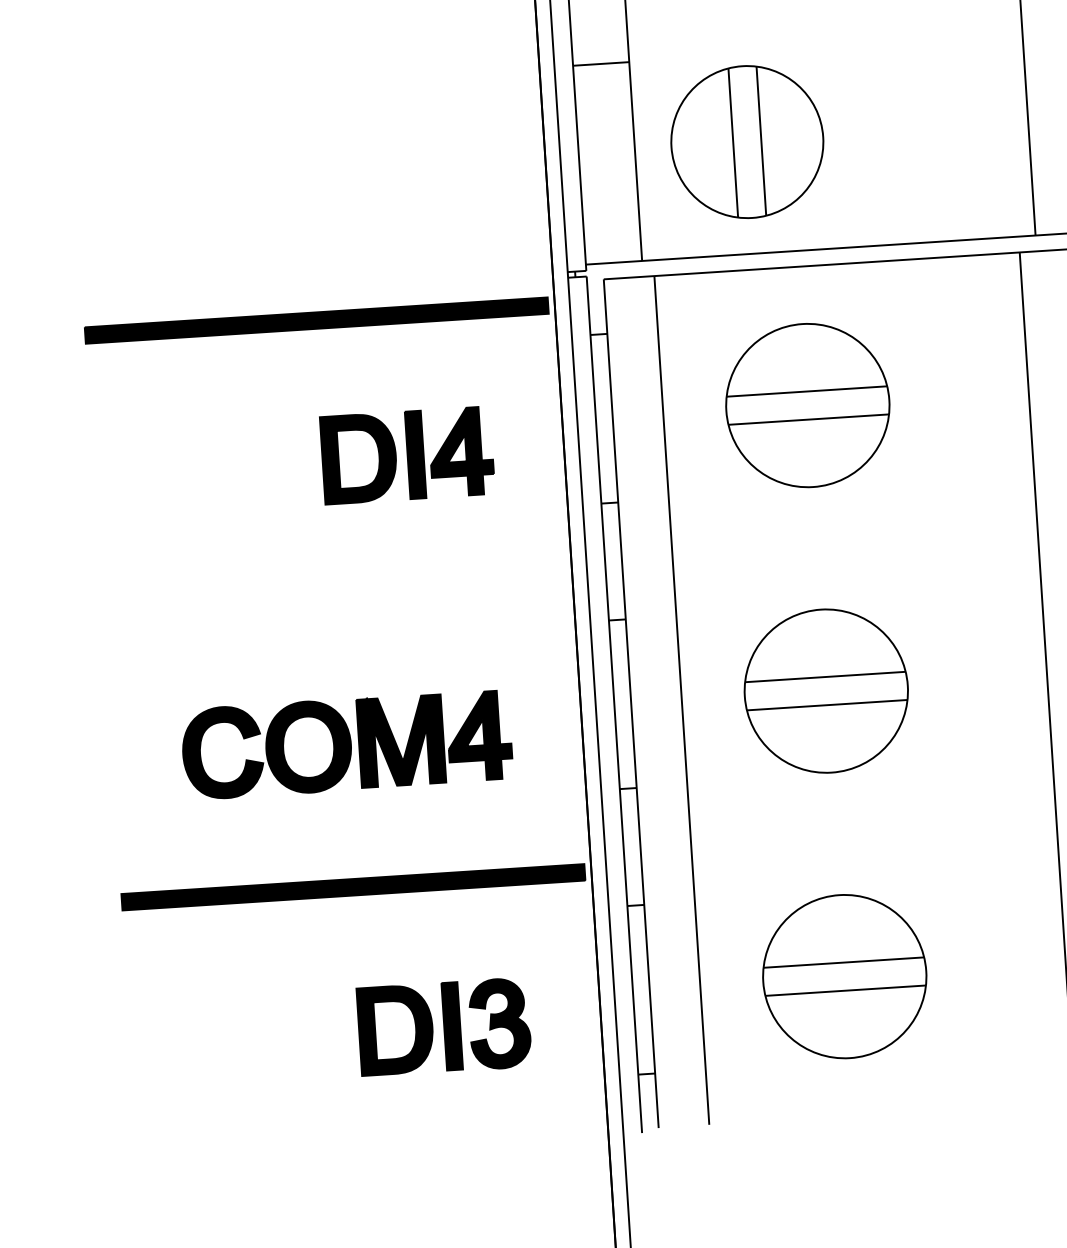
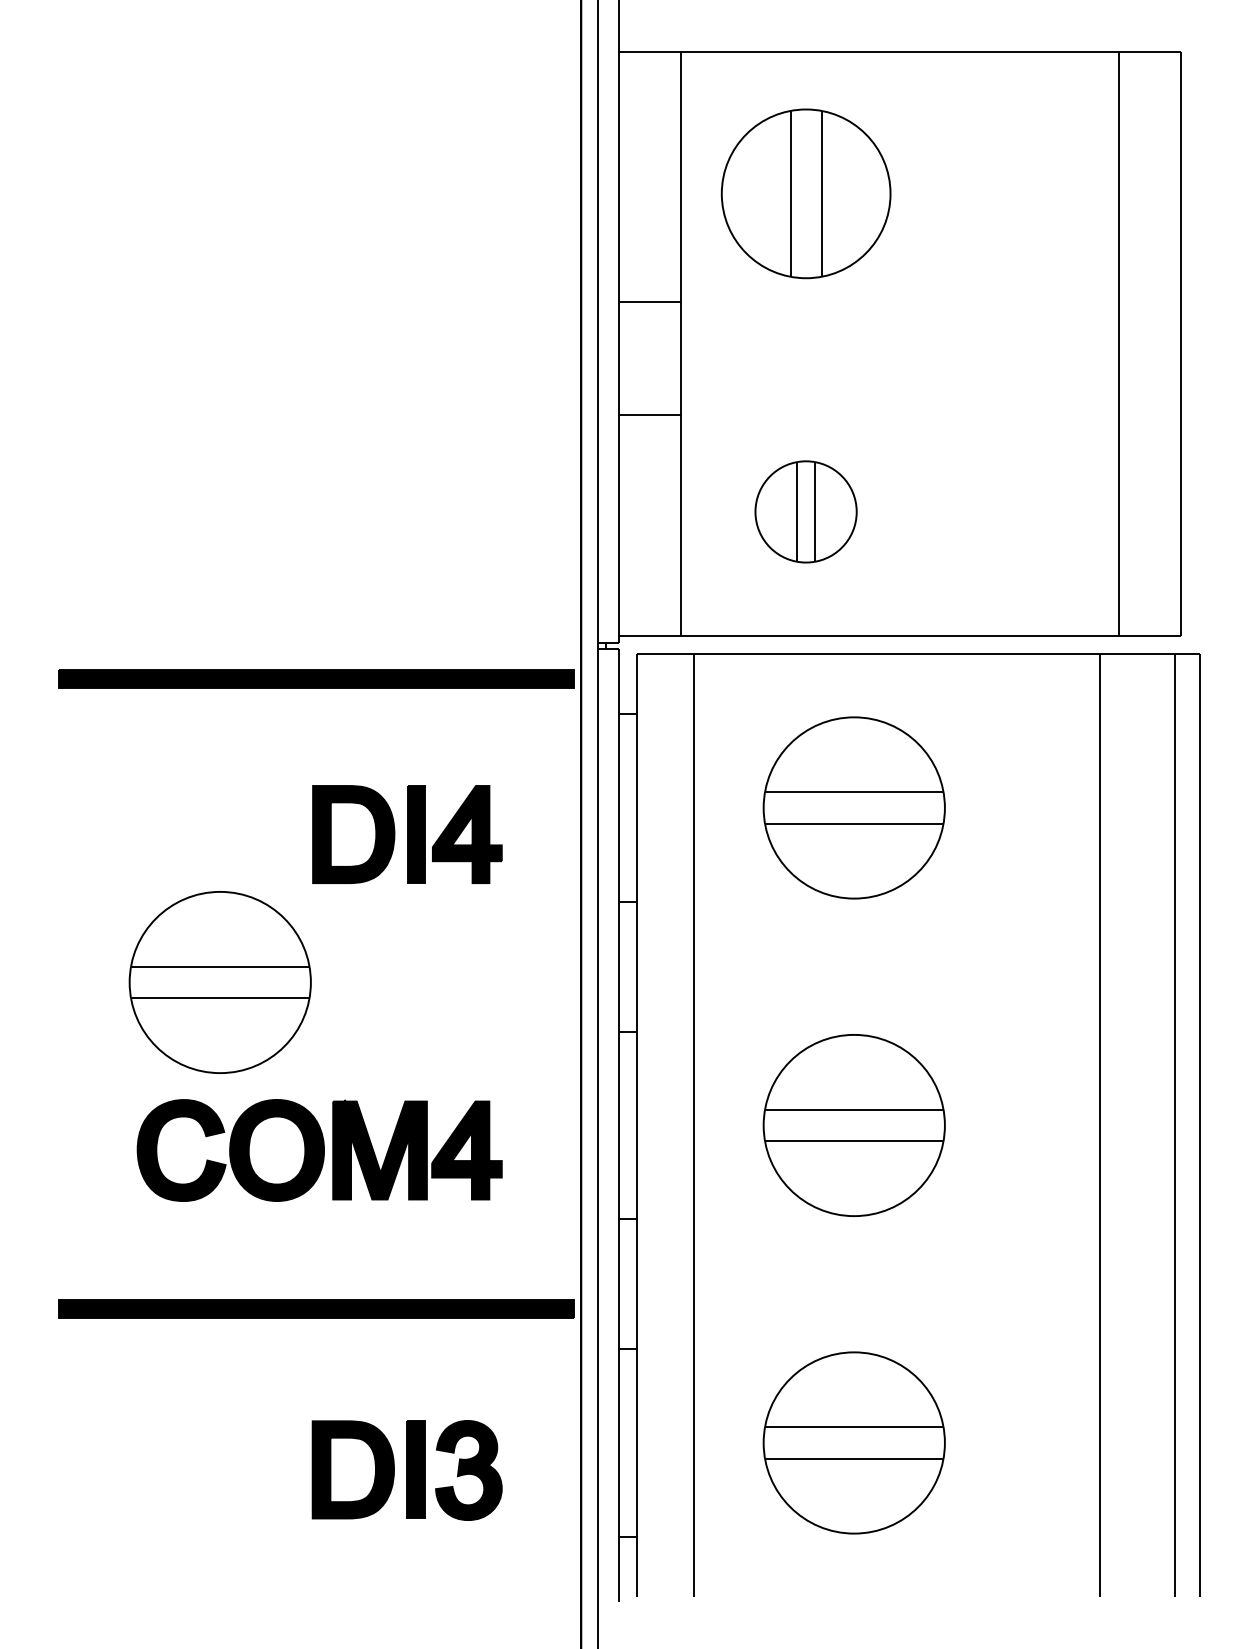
part: (746, 141) -> (805, 511), size x0.6
part: (247, 599) -> (219, 982), added

